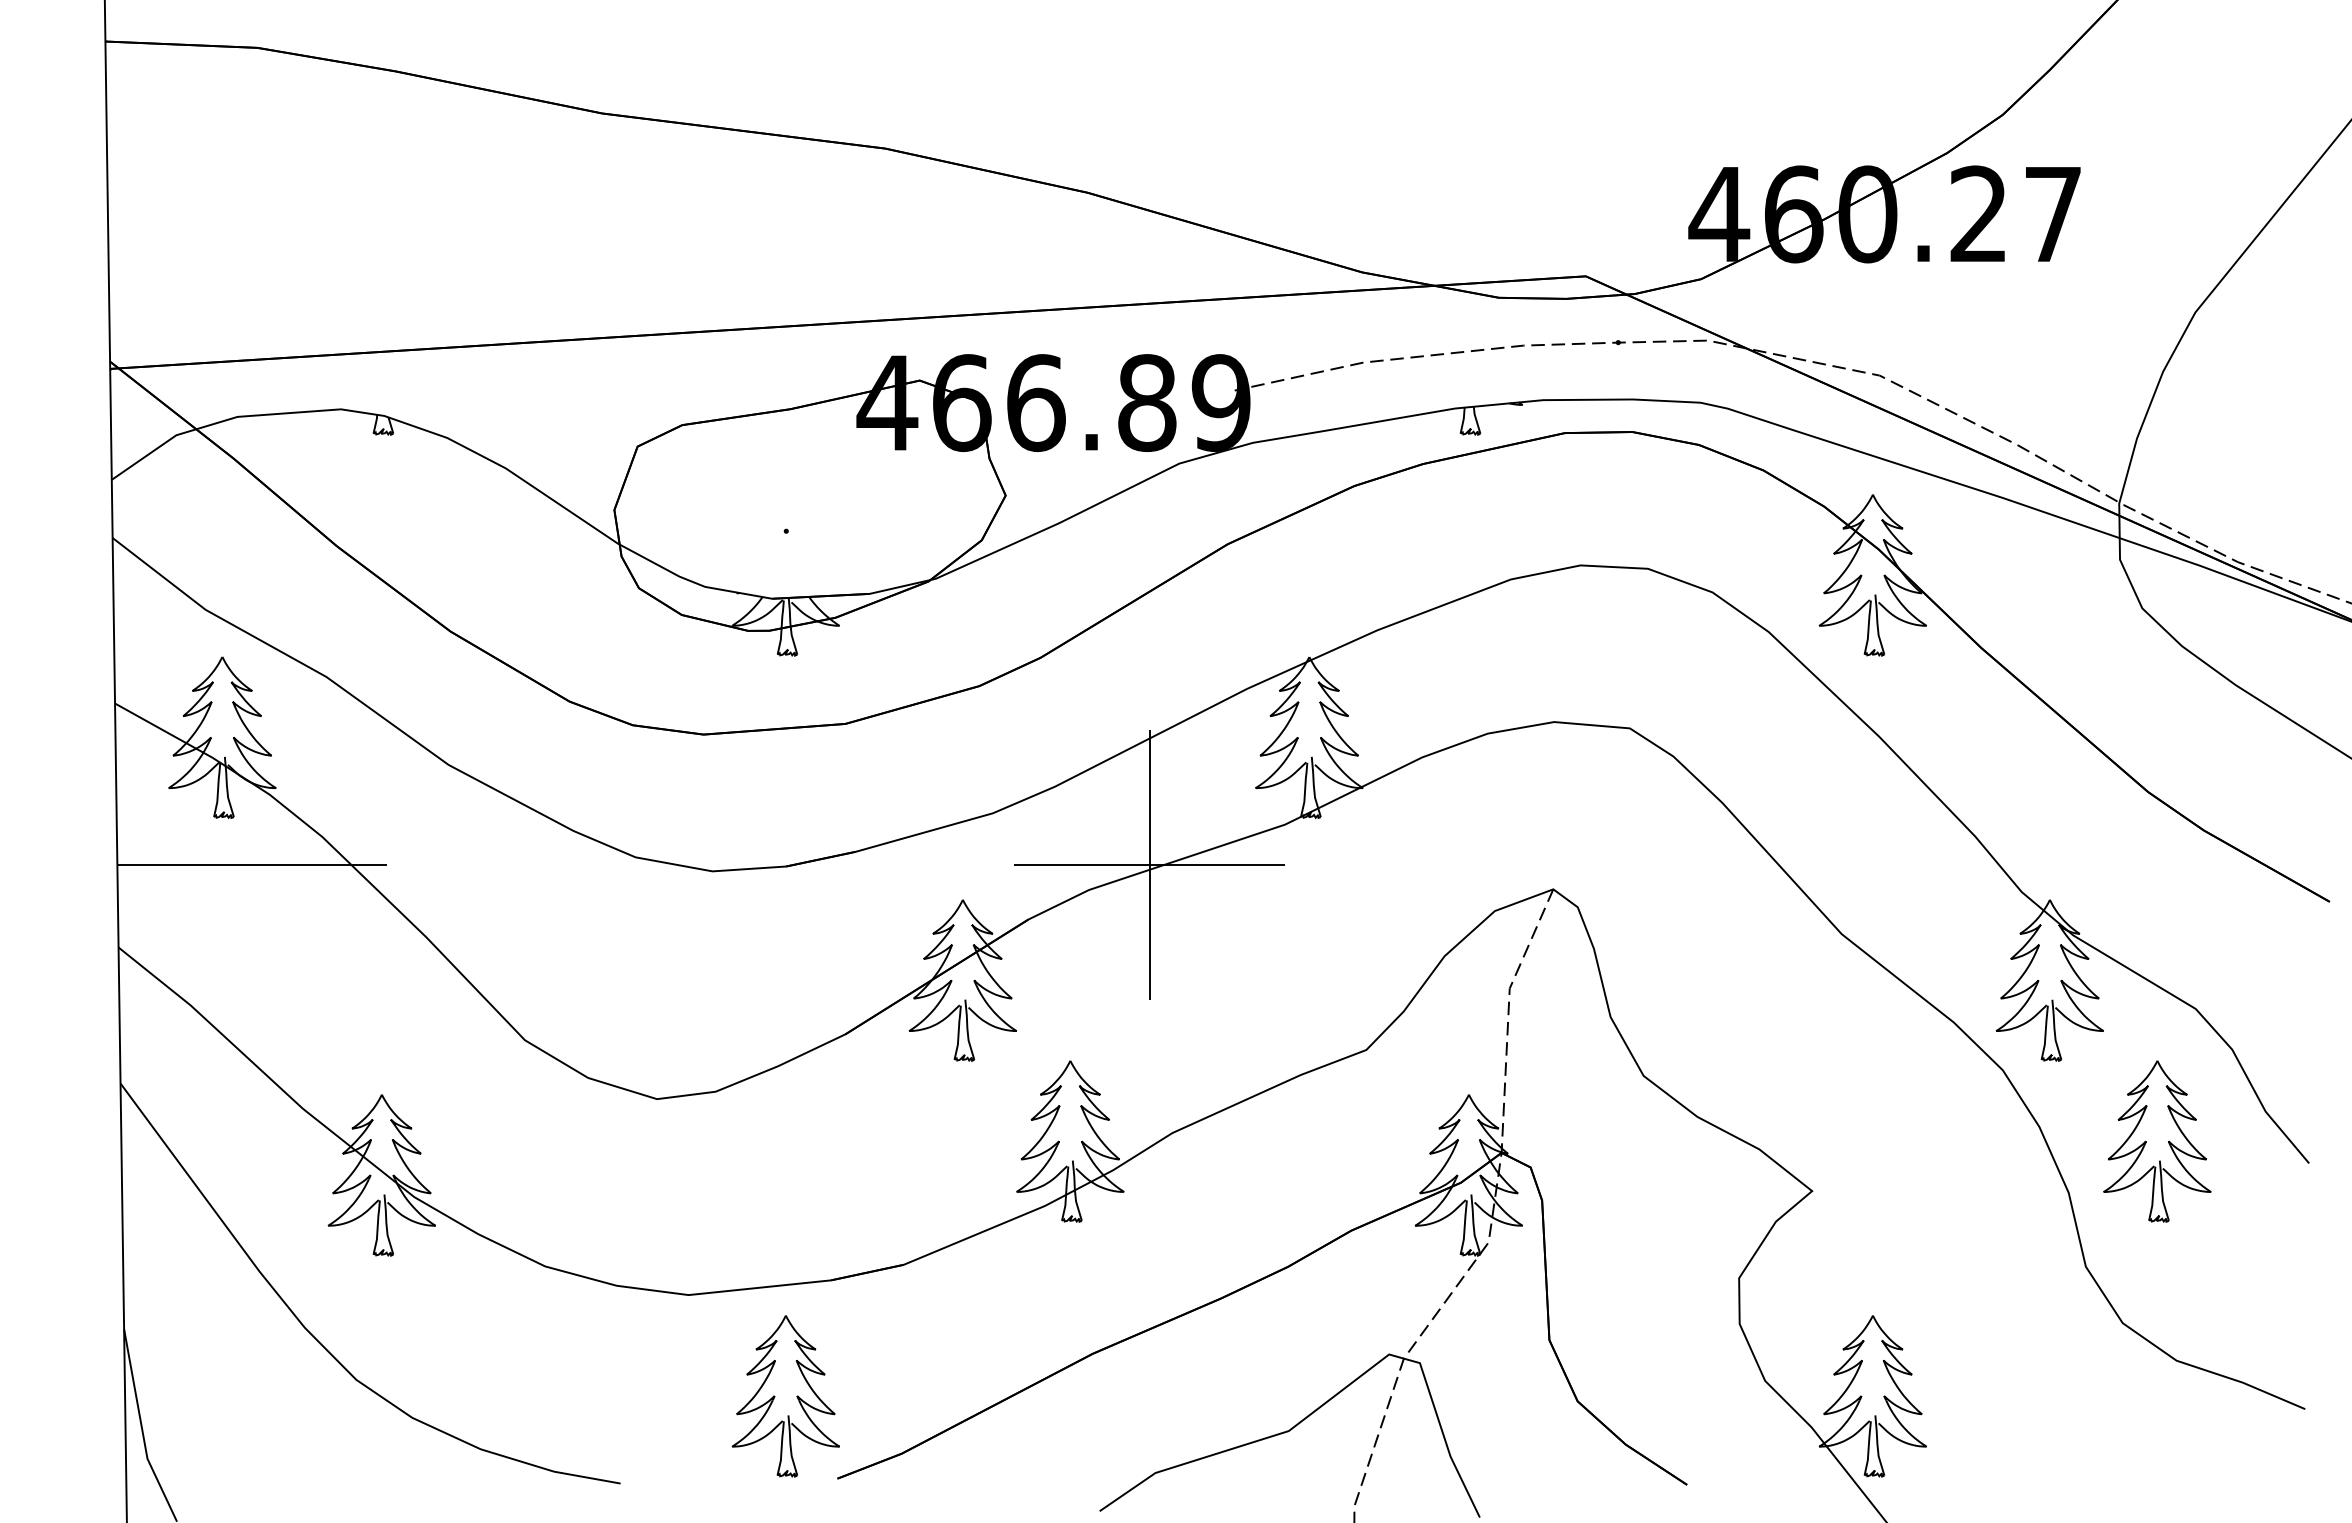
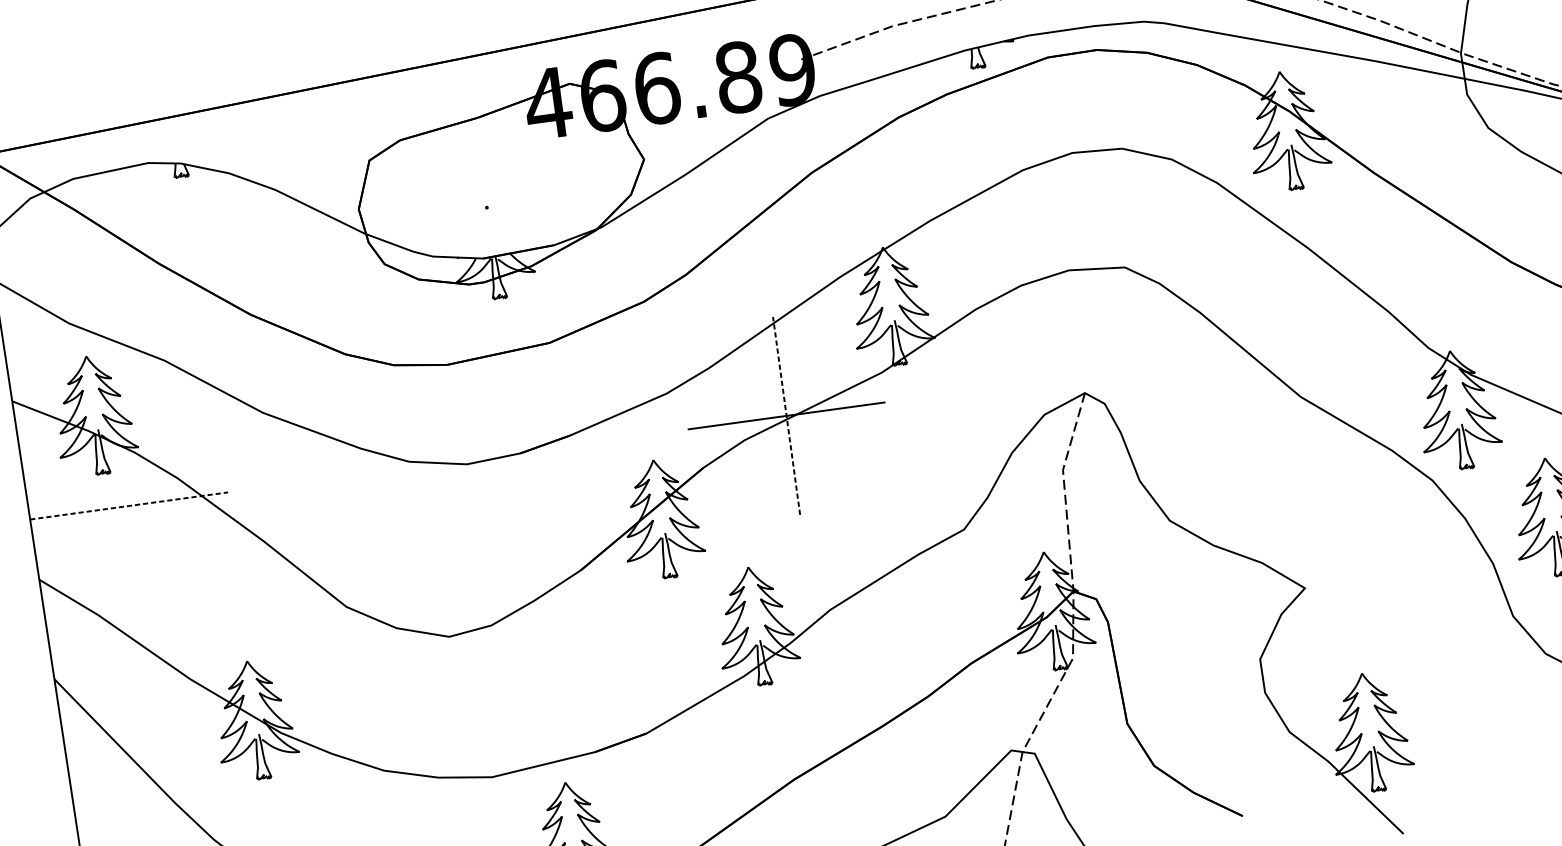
line: (1149, 864) -> (786, 415), solid -> dashed
line: (252, 865) -> (129, 506), solid -> dashed

